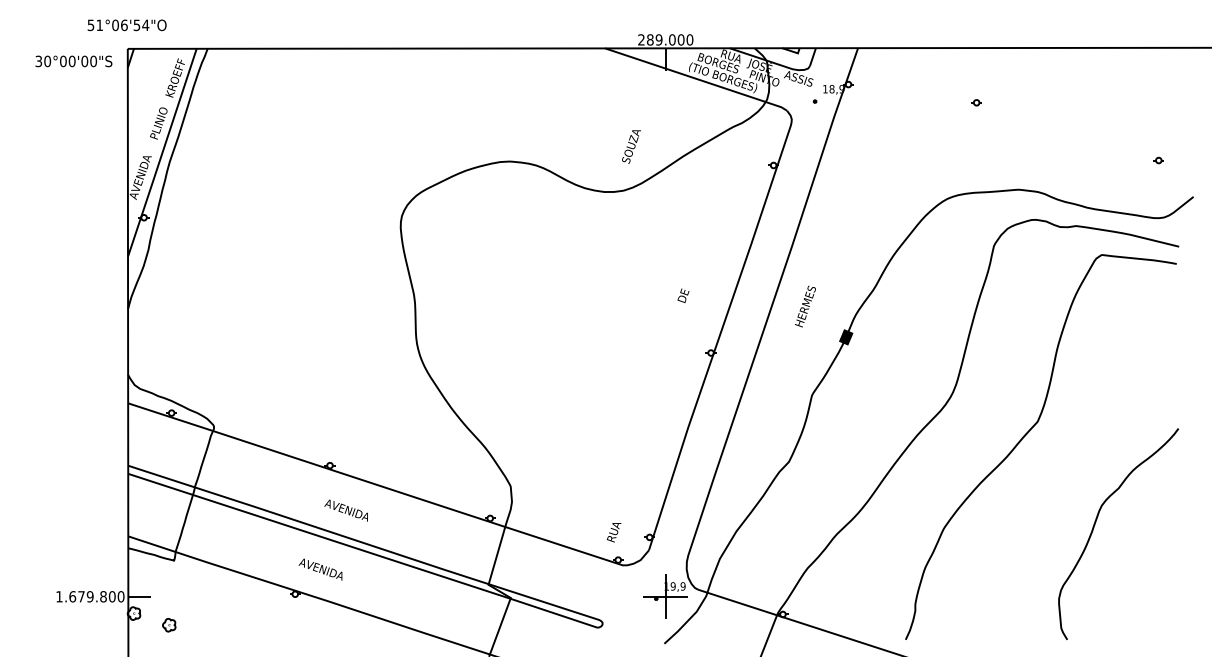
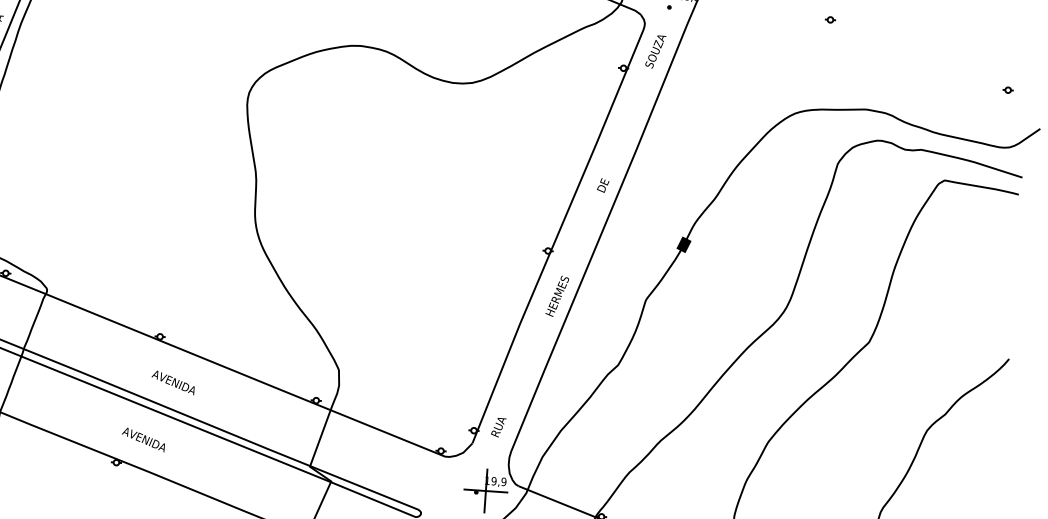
text: (631, 146) -> (655, 51), moved
text: (683, 295) -> (603, 185), moved
text: (805, 306) -> (557, 296), moved
text: (613, 532) -> (498, 427), moved

